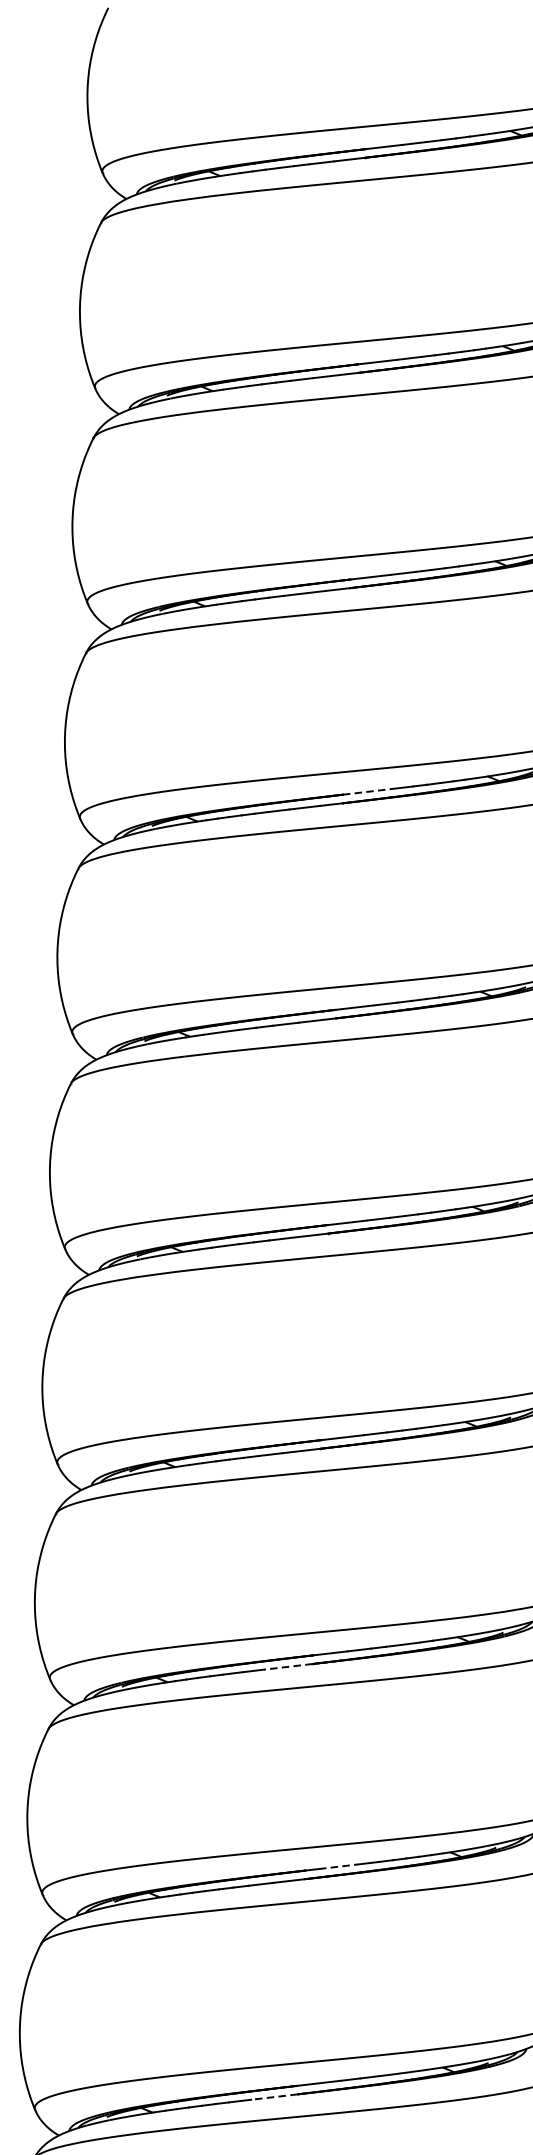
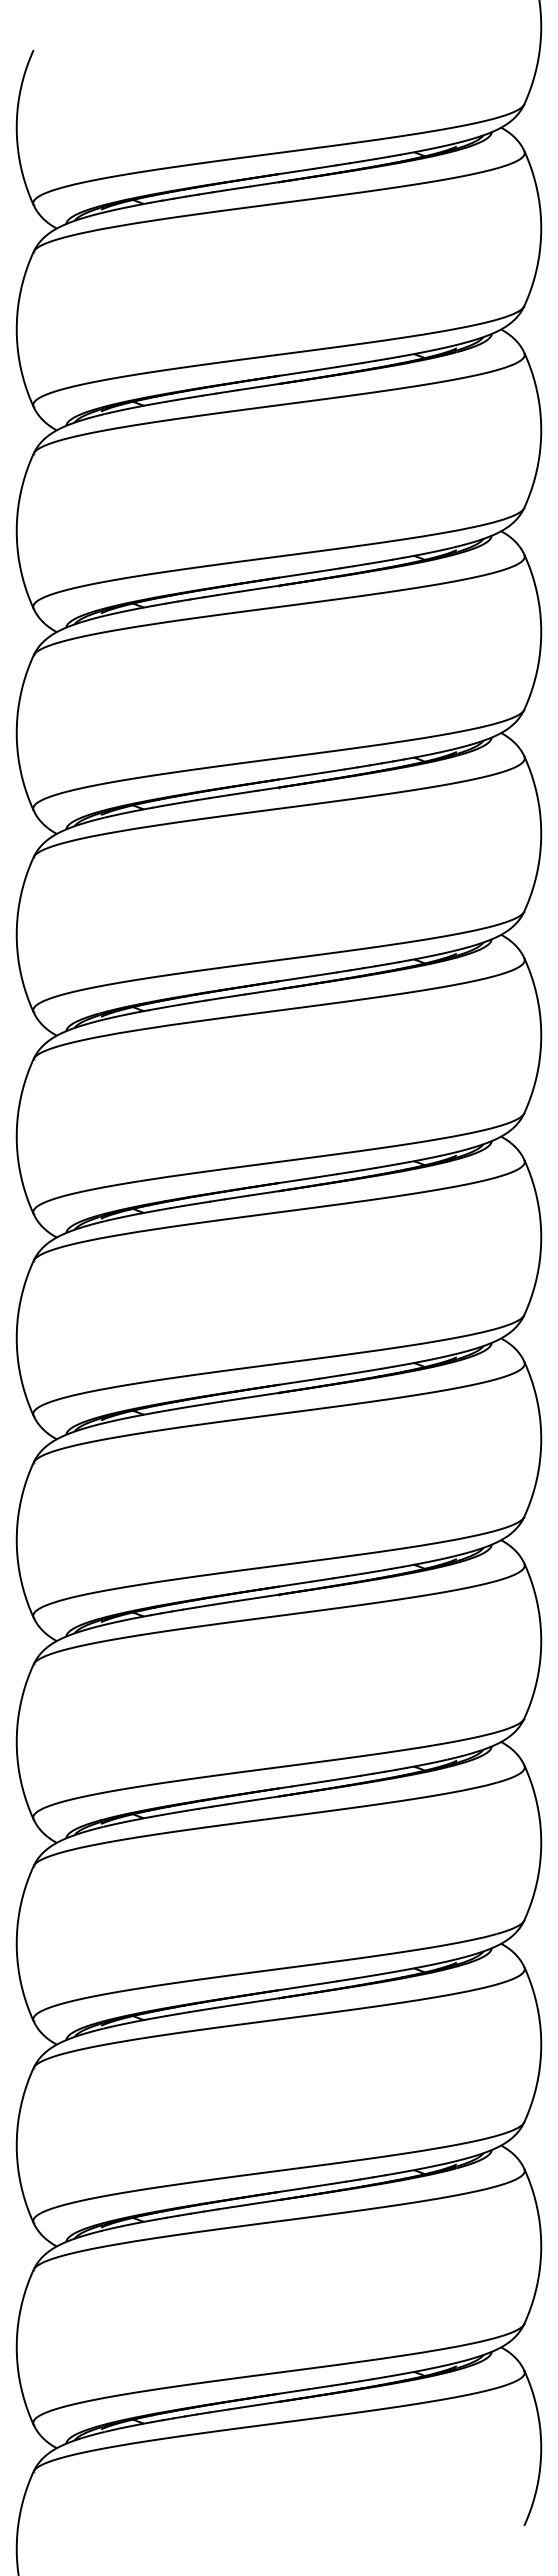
line: (367, 792) -> (301, 776), dashed -> solid
line: (289, 1666) -> (257, 1597), dashed -> solid
line: (339, 1866) -> (310, 1783), dashed -> solid
line: (274, 2097) -> (257, 2001), dashed -> solid

